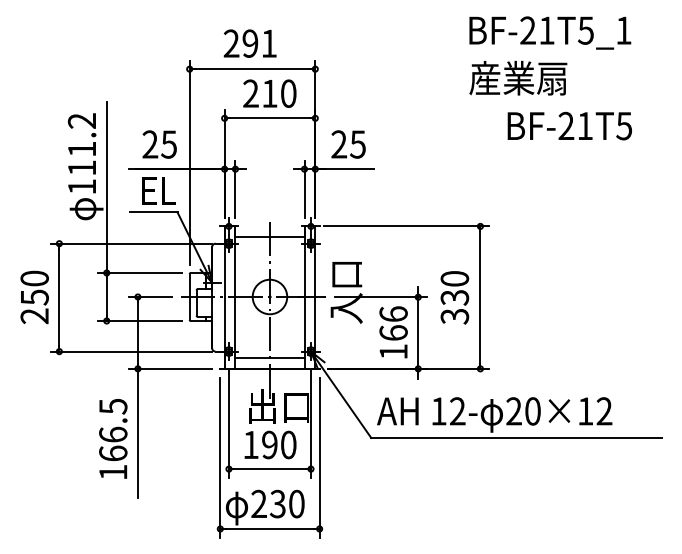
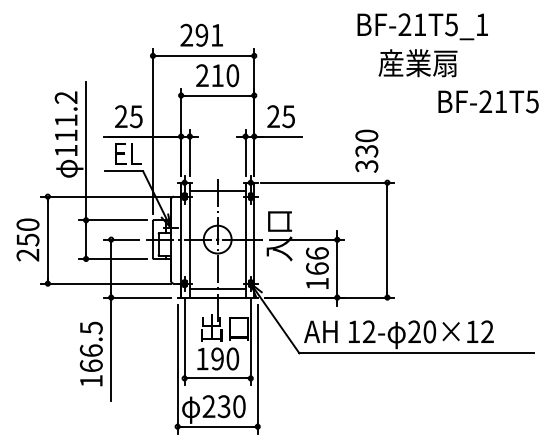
text: (549, 32) -> (422, 26), moved
text: (569, 125) -> (488, 101), moved
text: (454, 296) -> (366, 150), moved

